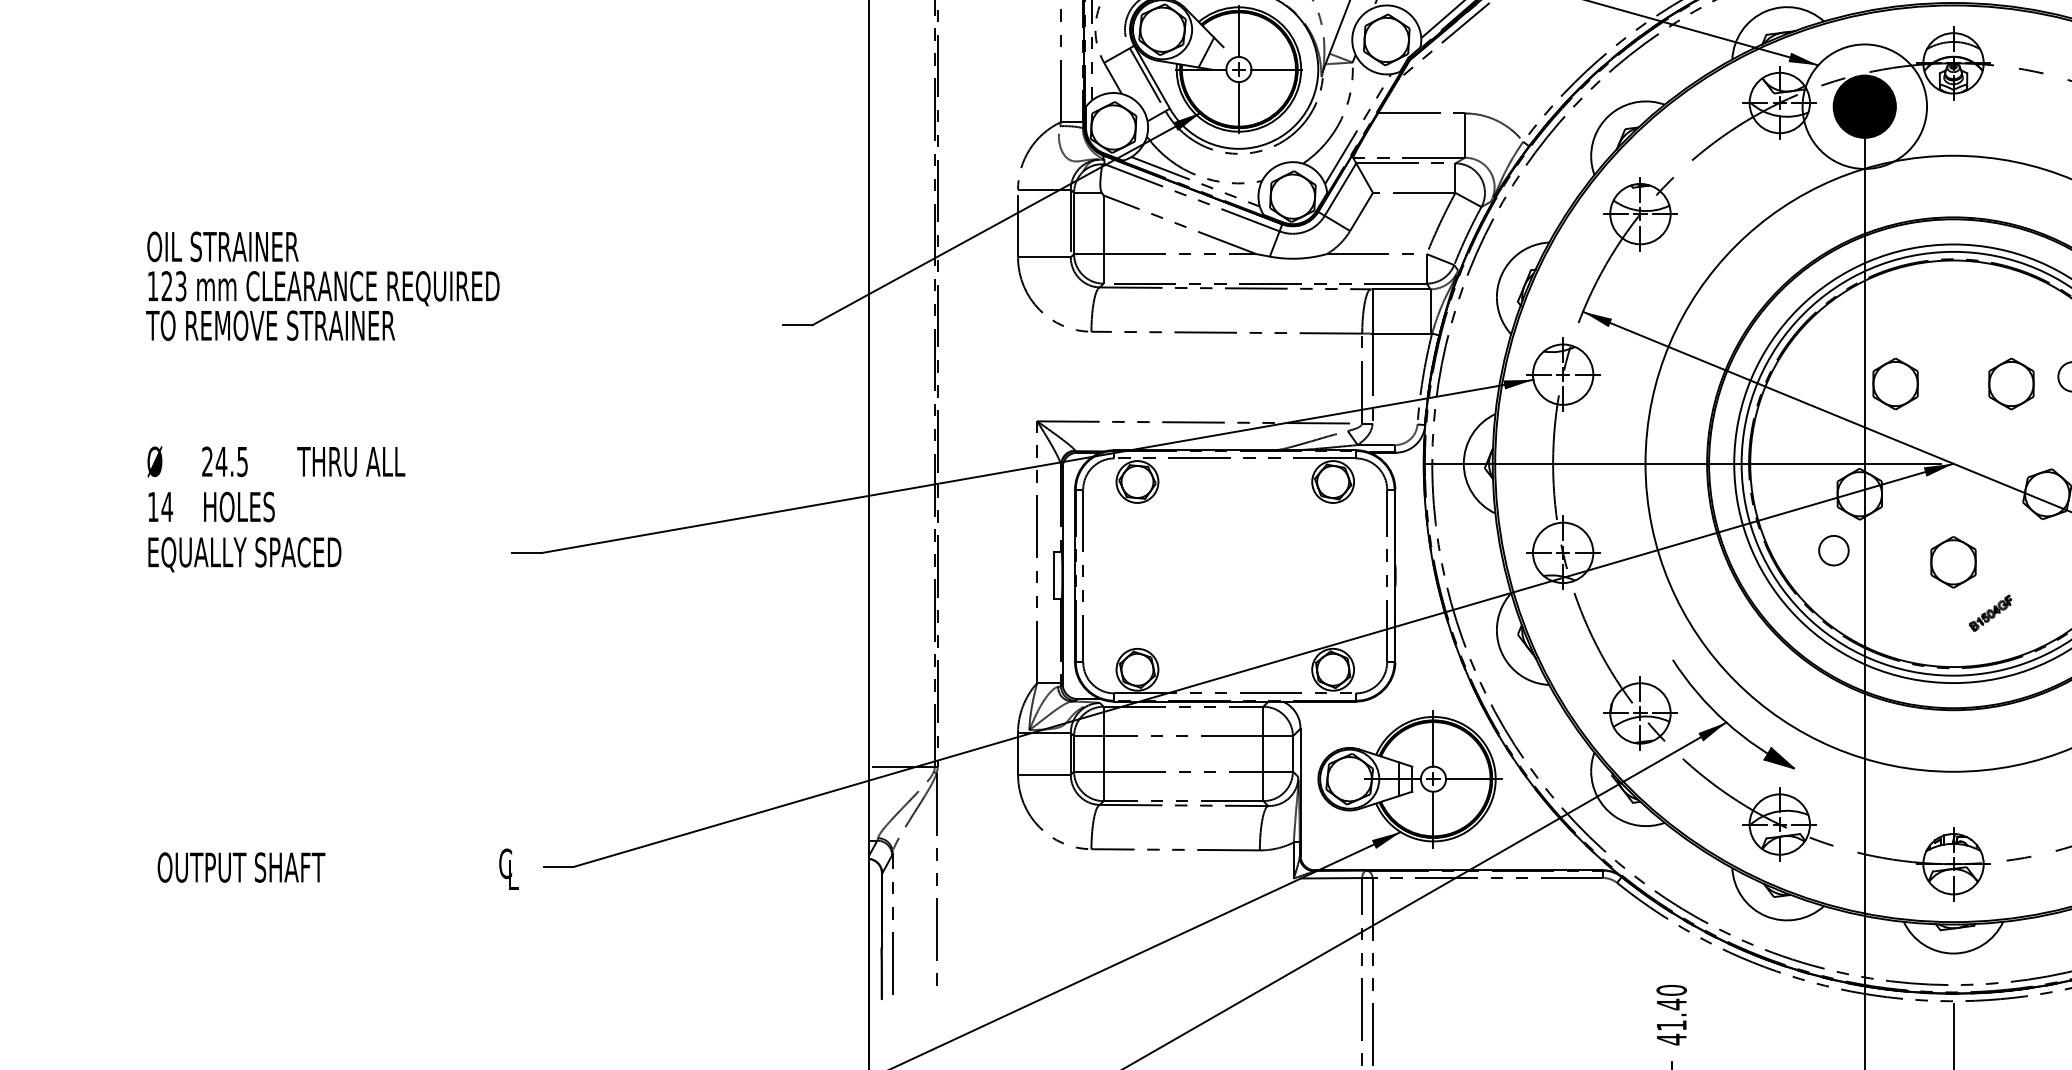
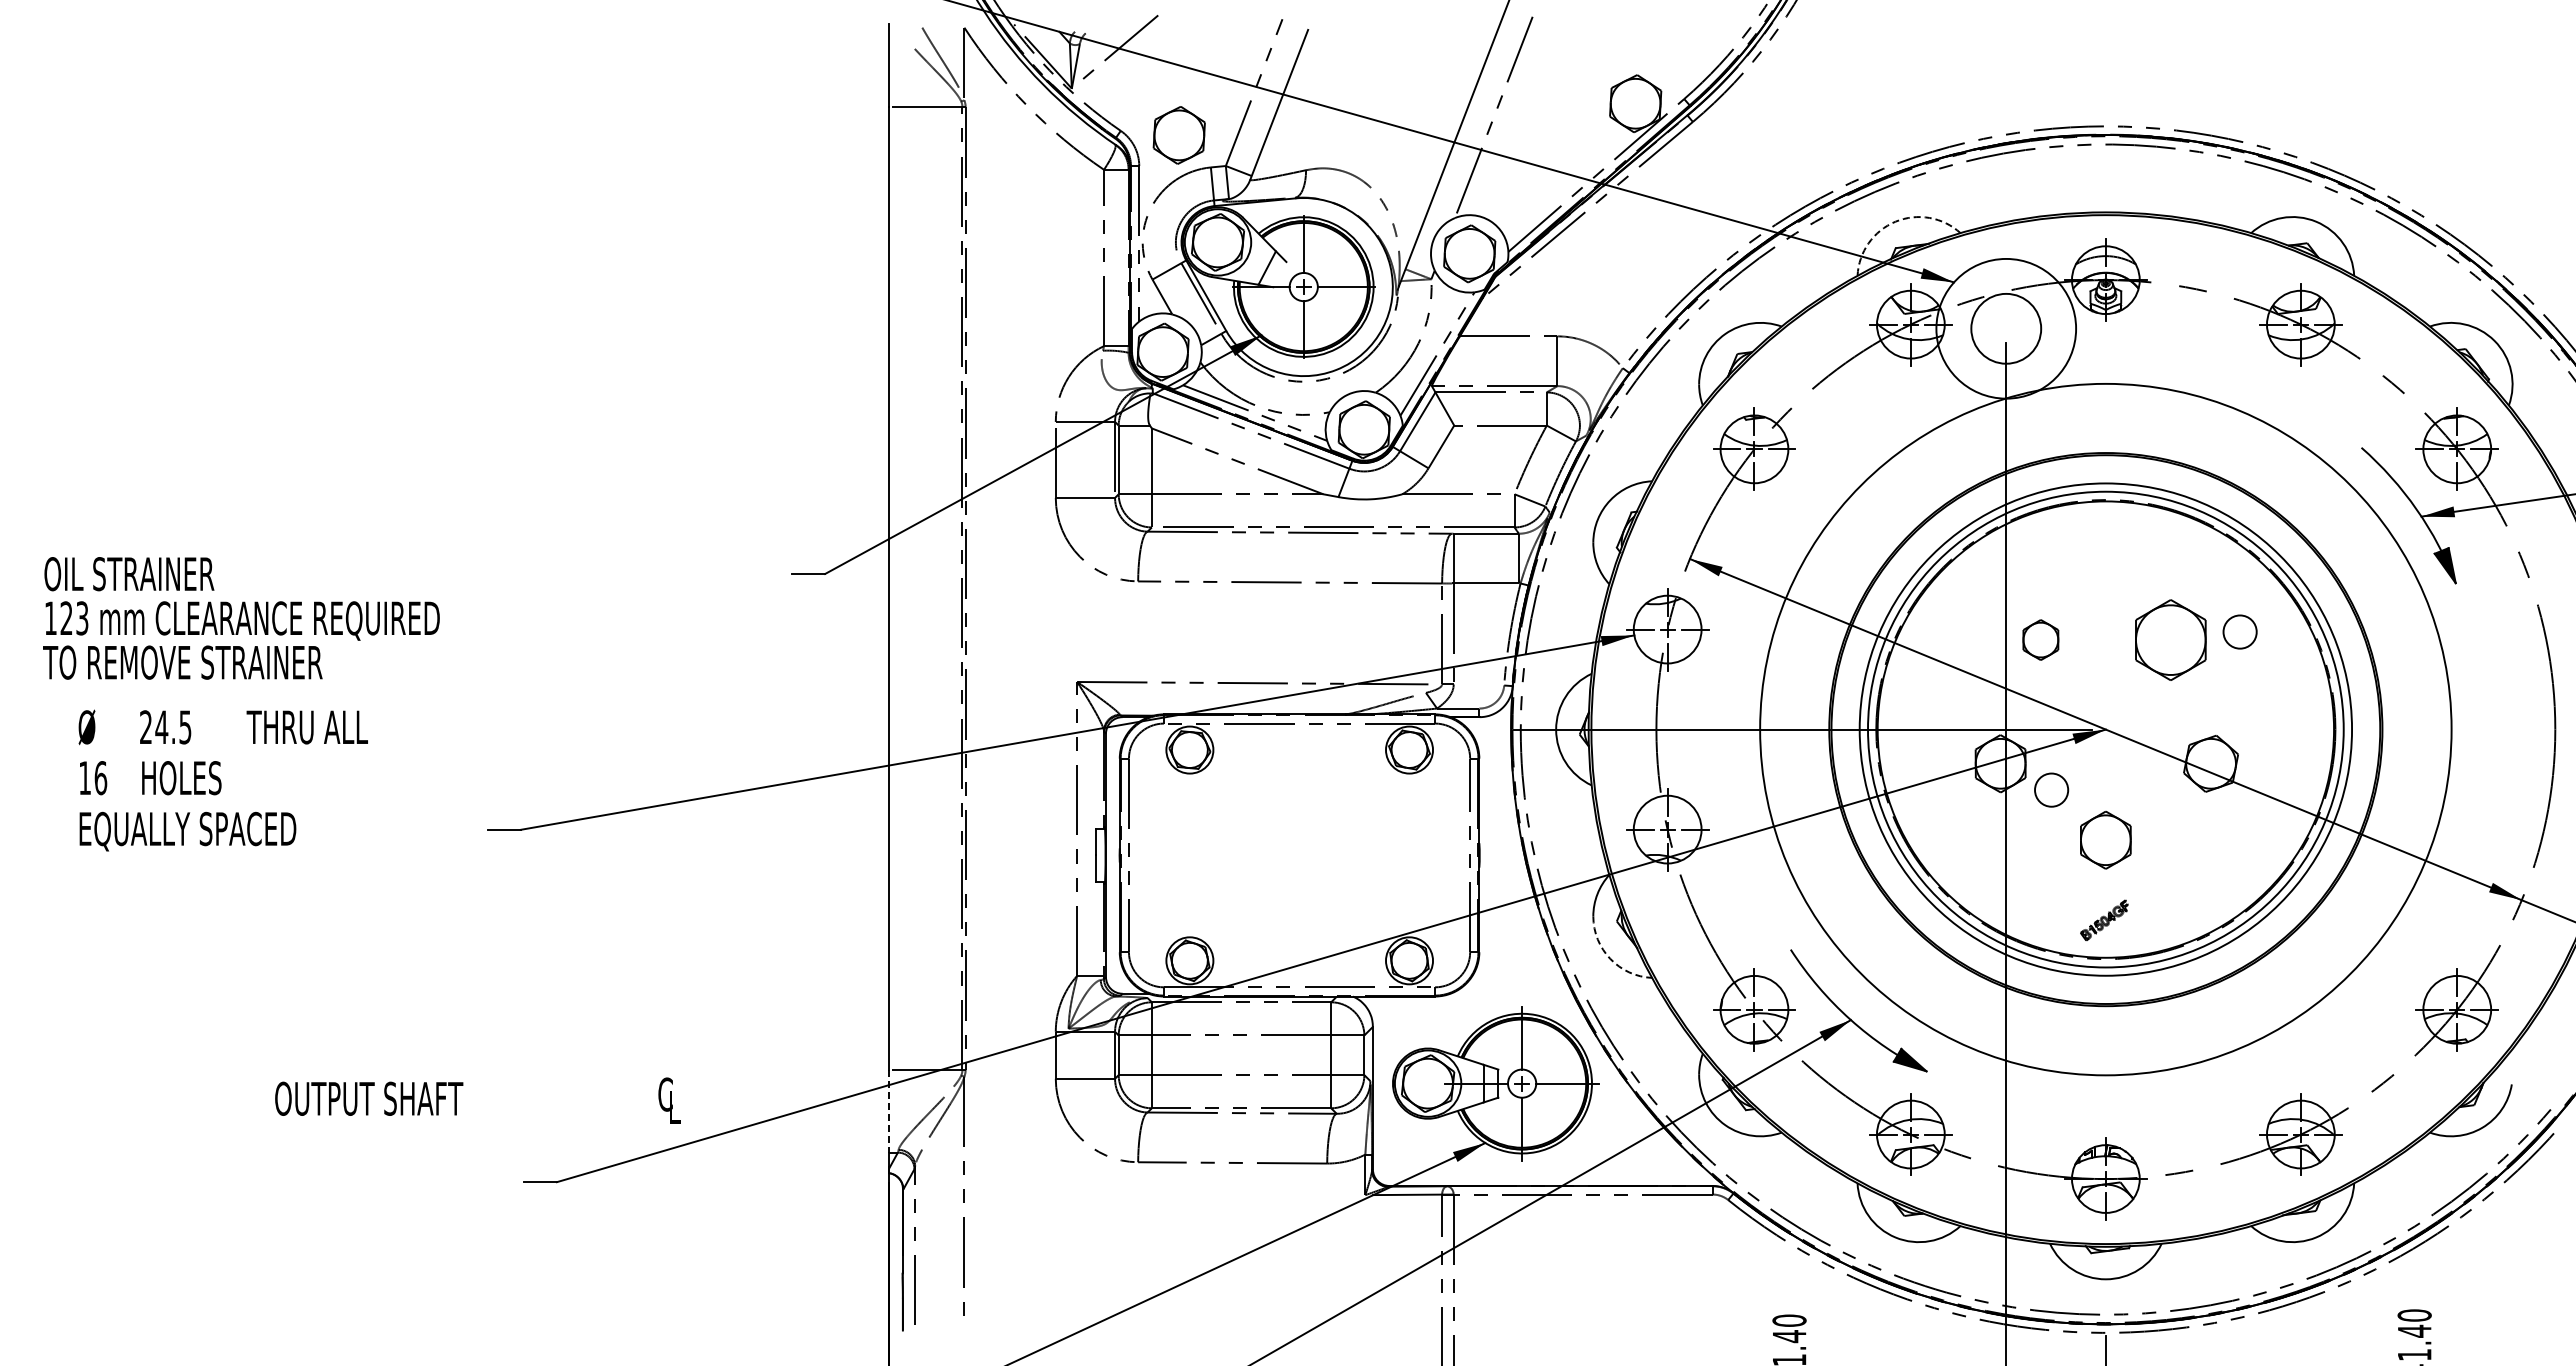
arc: (1766, 11) -> (1895, 221), solid -> dashed
fill: (1865, 106) -> (2006, 328), removed
text: (322, 286) -> (241, 618), moved
part: (1895, 383) -> (2040, 639), size x0.7
part: (2011, 383) -> (2170, 639), size x1.4
text: (166, 507) -> (100, 778), 14 -> 16
circle: (1833, 550) -> (2051, 789), moved
part: (1990, 613) -> (2104, 920), moved
arc: (1512, 667) -> (1610, 958), solid -> dashed
line: (868, 804) -> (888, 1111), solid -> dashed
text: (338, 869) -> (477, 1100), moved

